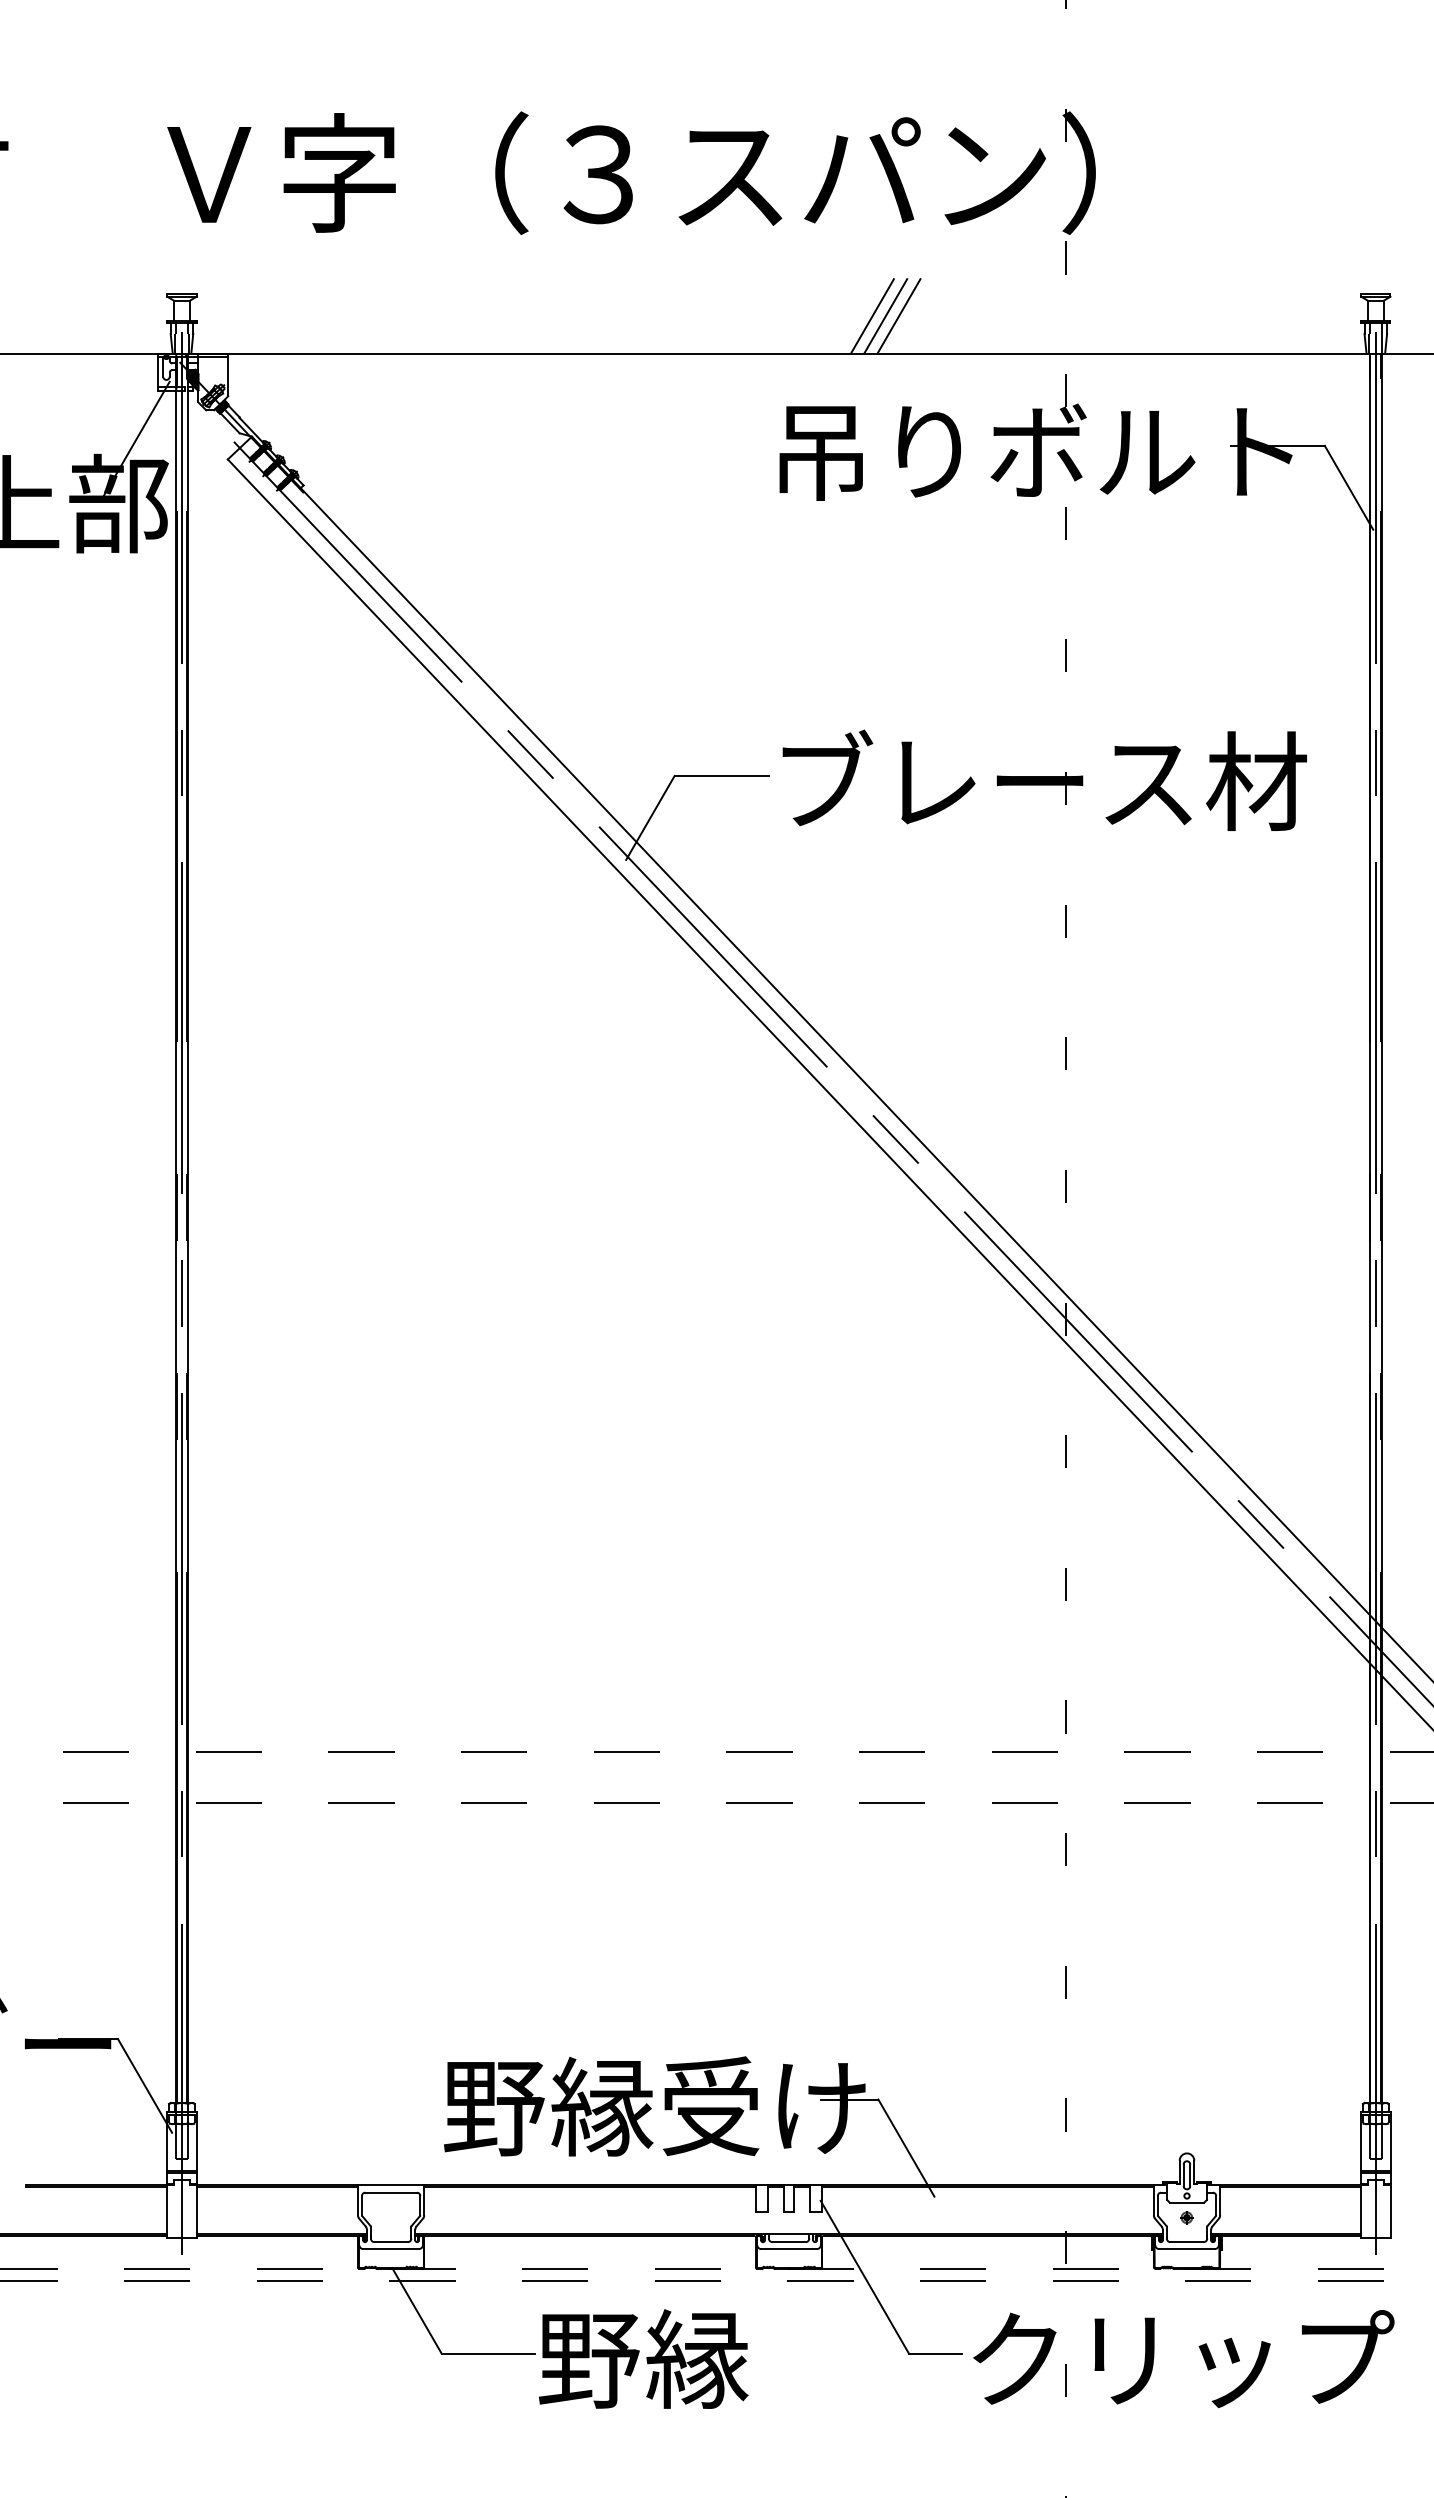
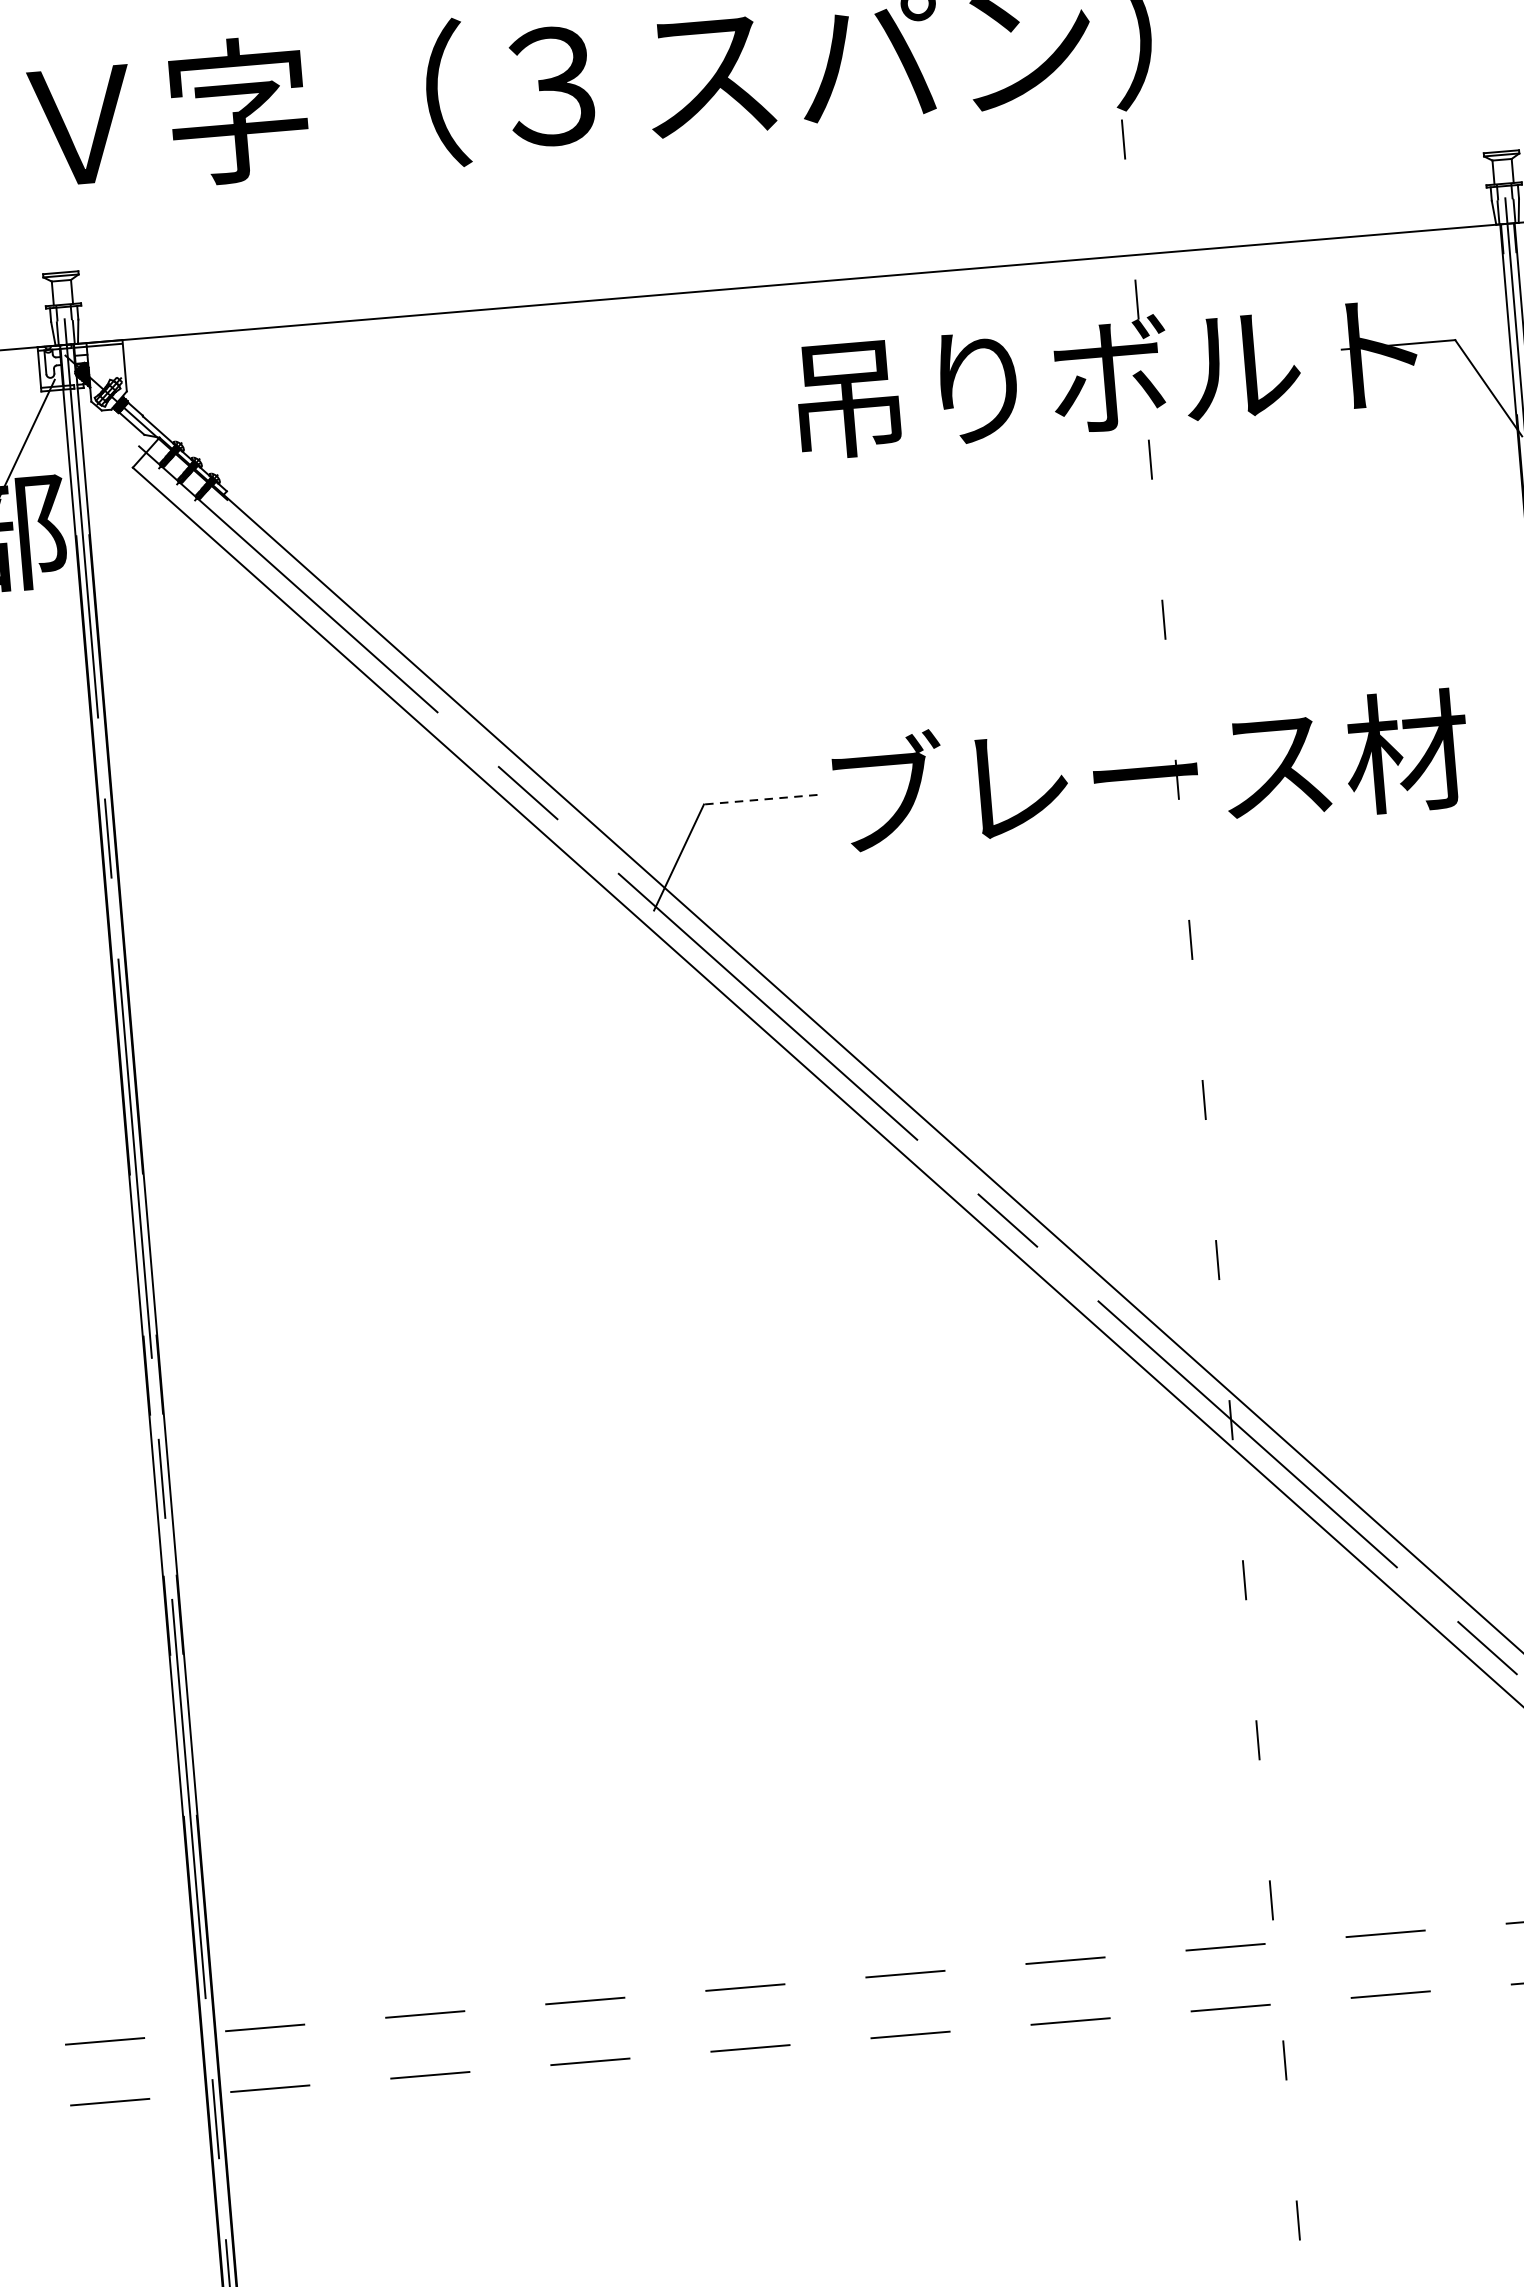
line: (871, 316) -> (895, 229), removed
line: (885, 316) -> (911, 228), removed
line: (898, 316) -> (927, 227), removed
line: (721, 776) -> (760, 800), solid -> dashed

